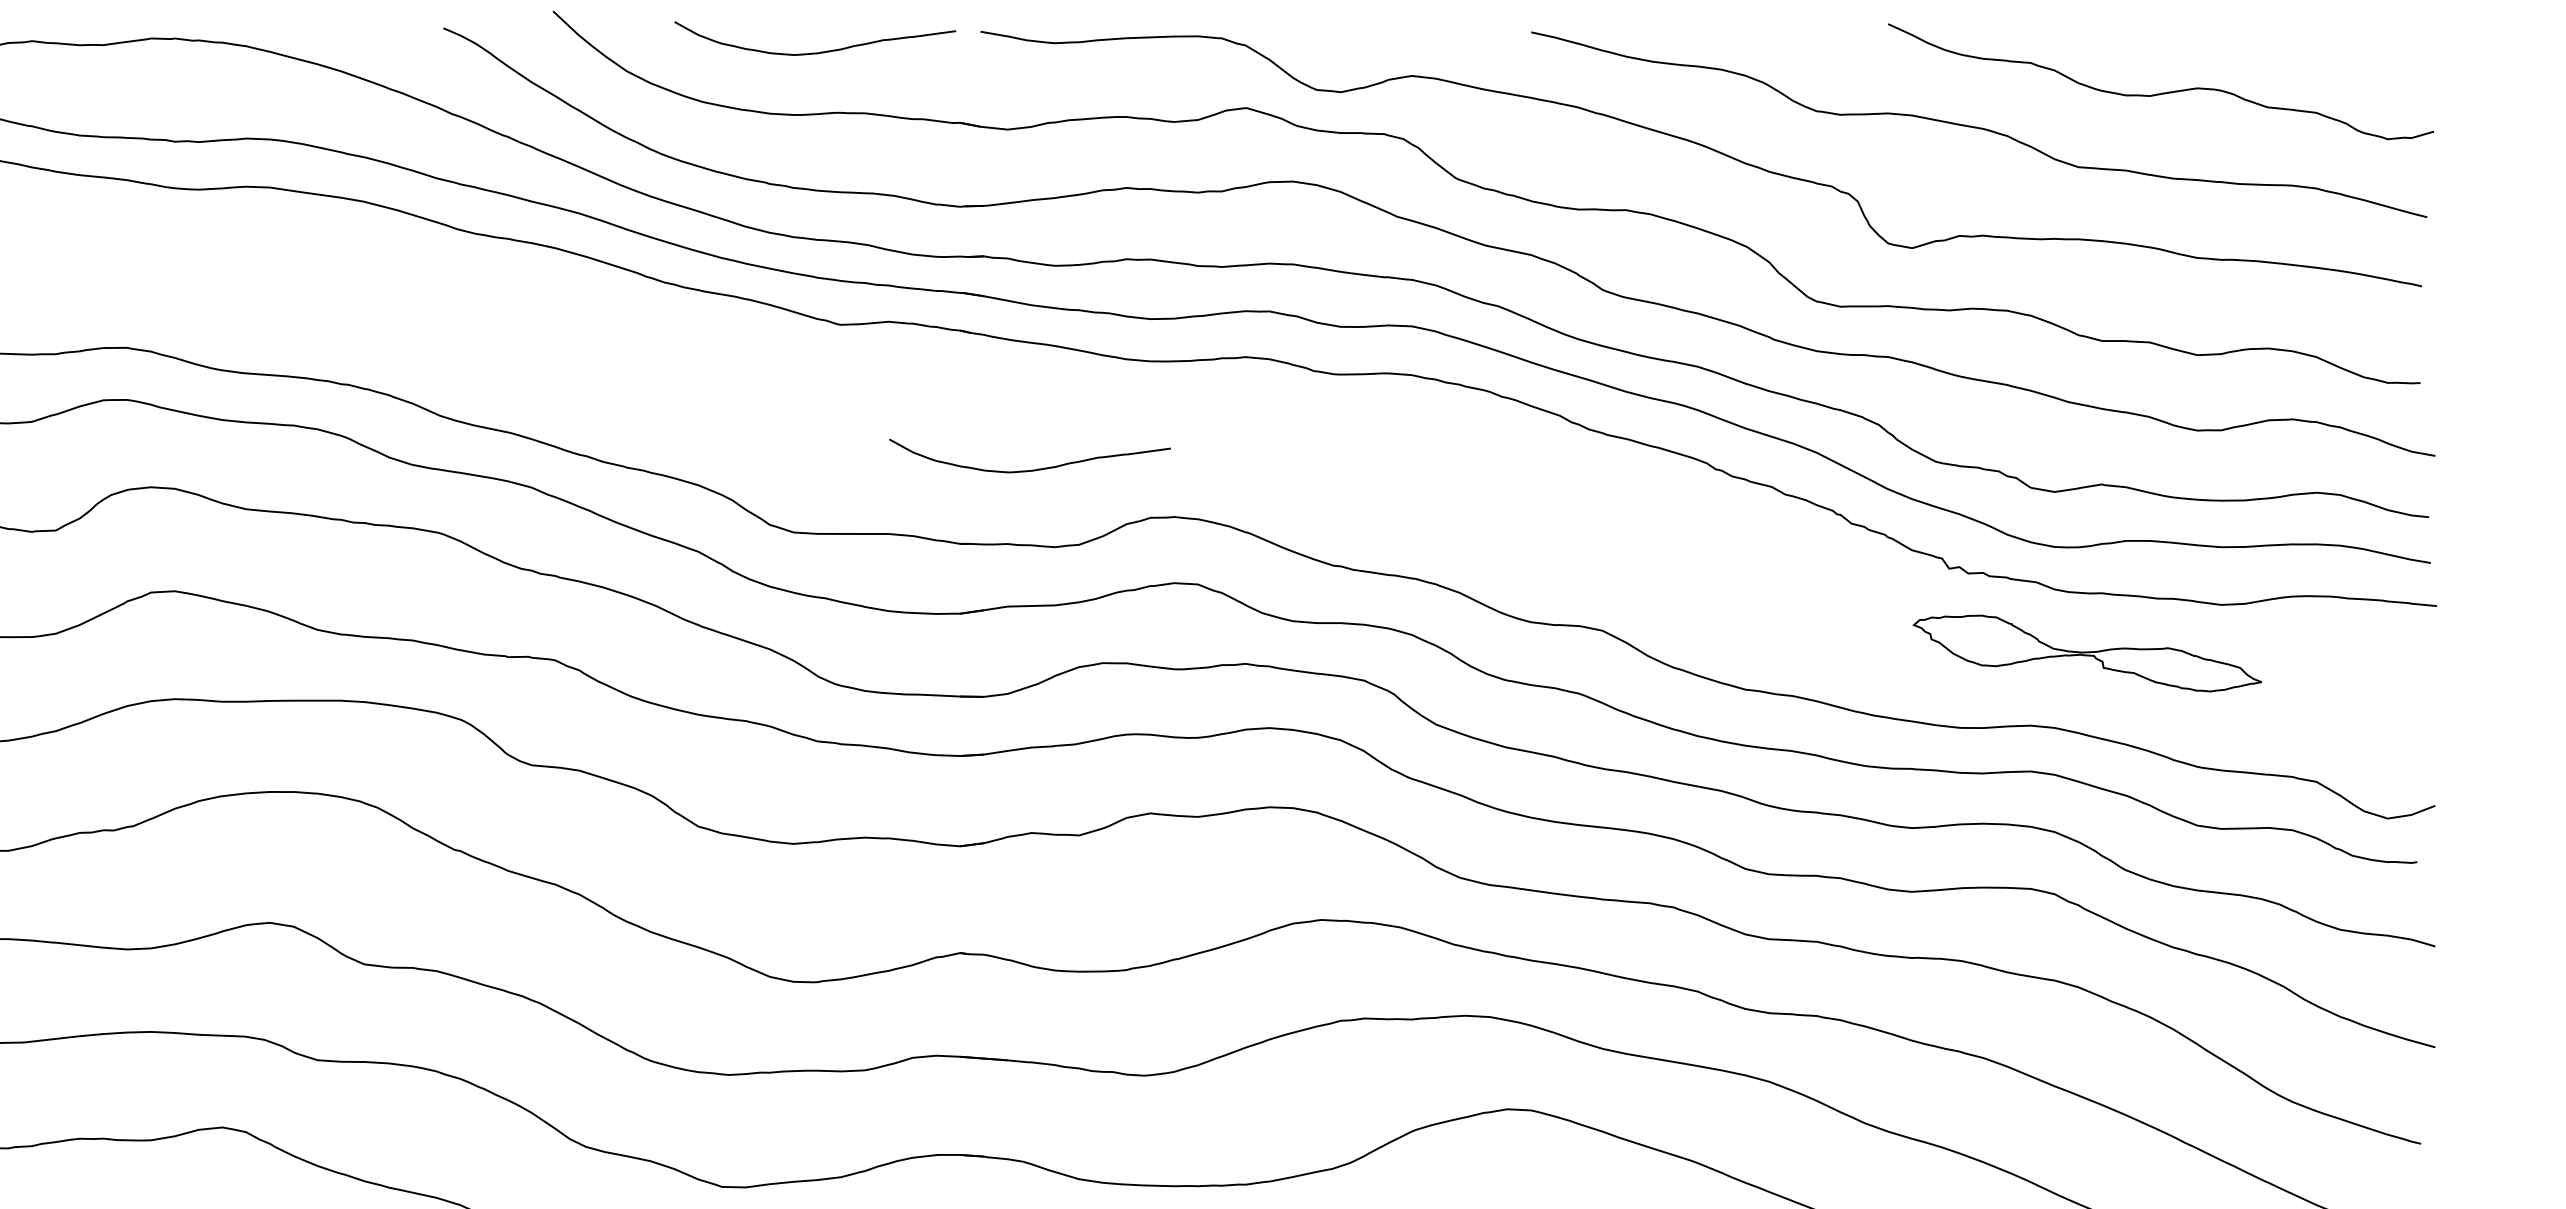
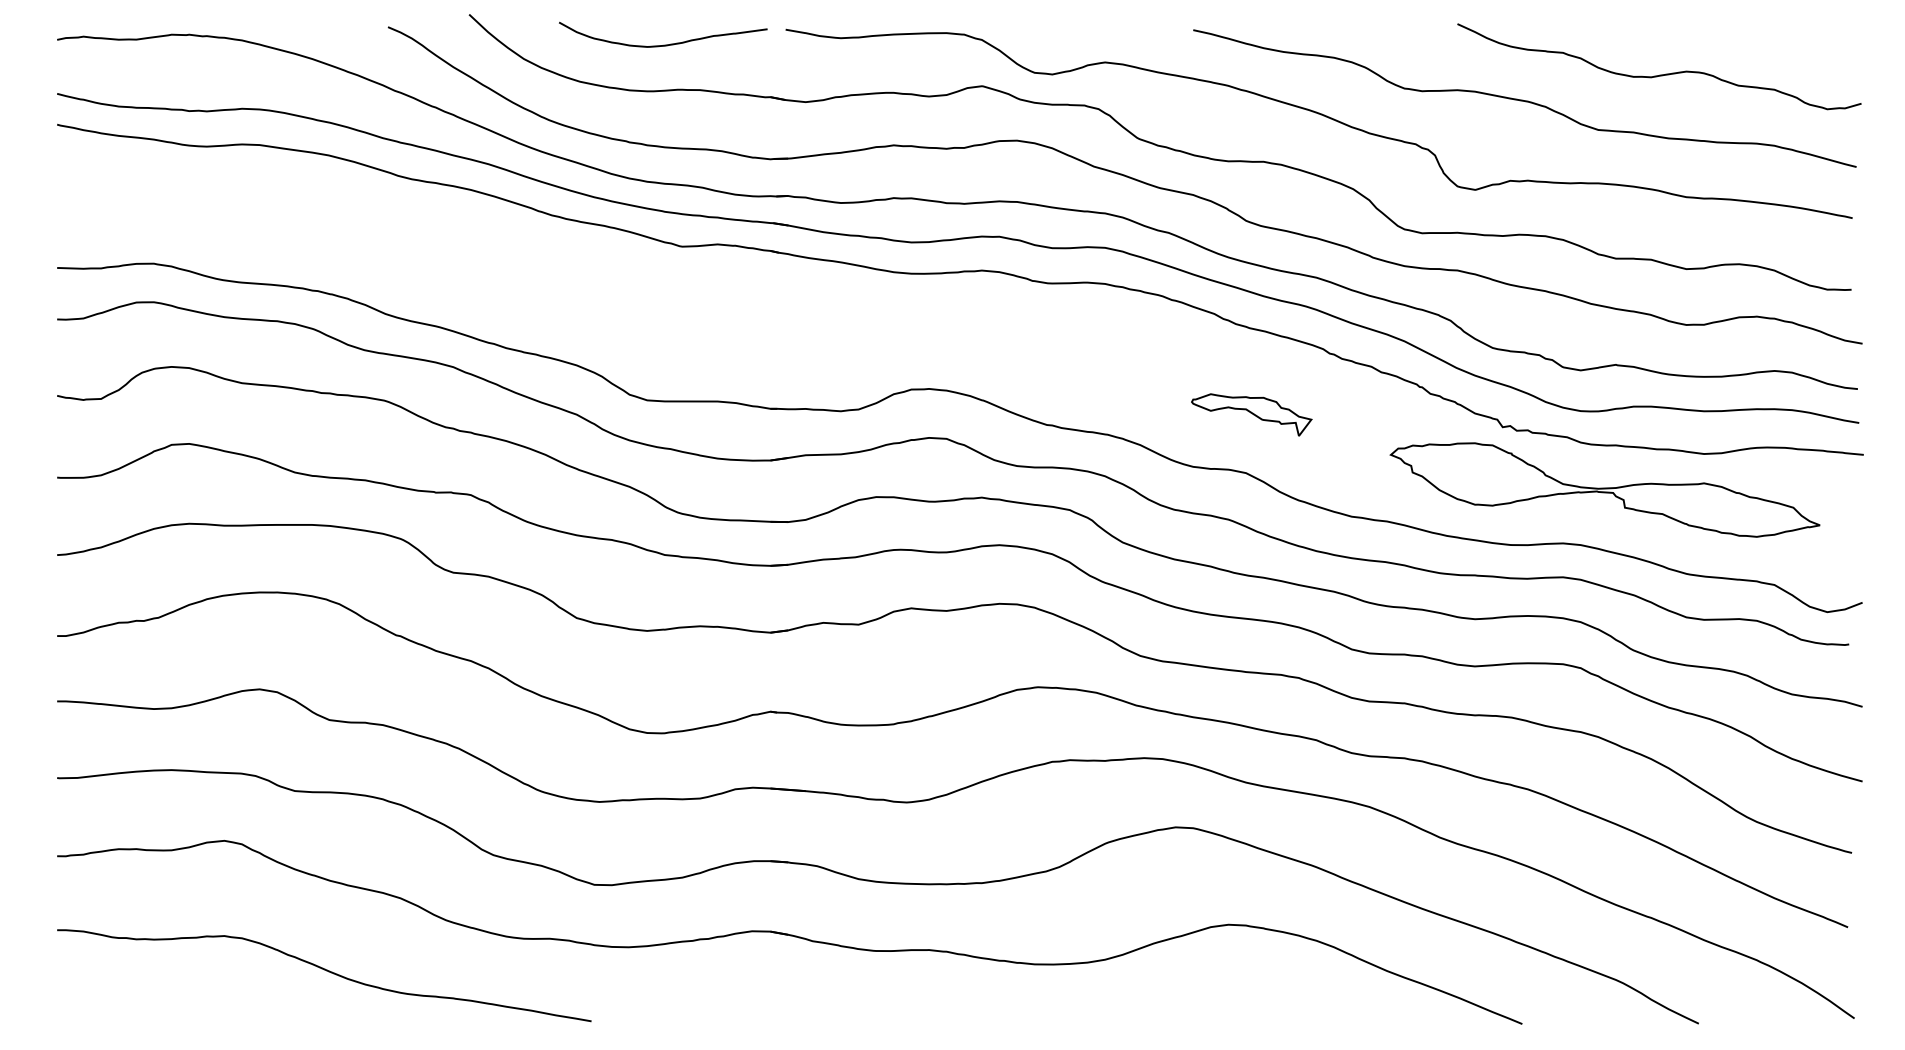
curve: (1030, 469) -> (822, 353), removed
part: (1609, 551) -> (1251, 414), added
part: (2086, 652) -> (1604, 489), size x1.67

